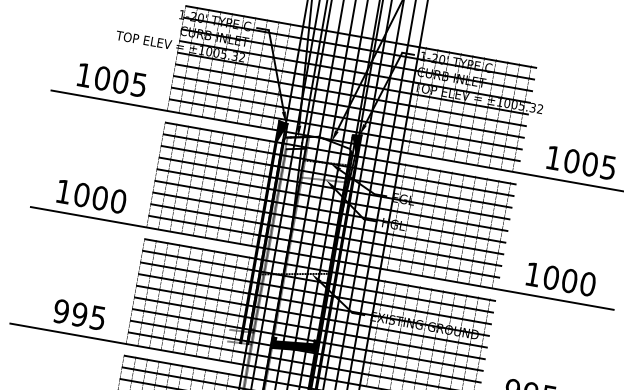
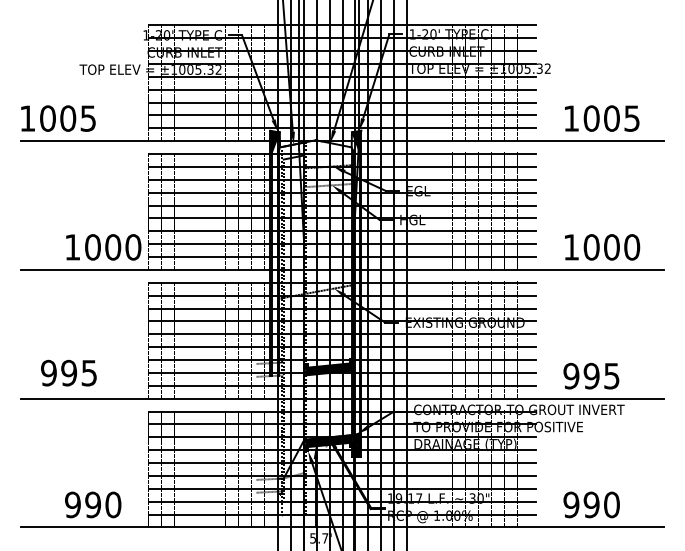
text: (112, 80) -> (58, 118), moved
text: (91, 196) -> (103, 247), moved
text: (79, 314) -> (68, 372), moved

